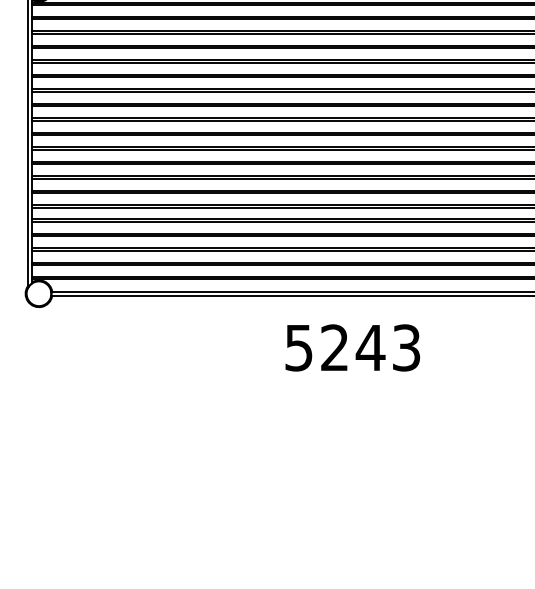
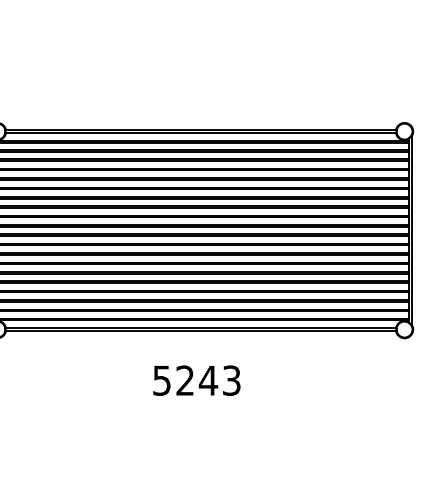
text: (352, 347) -> (196, 380), moved

